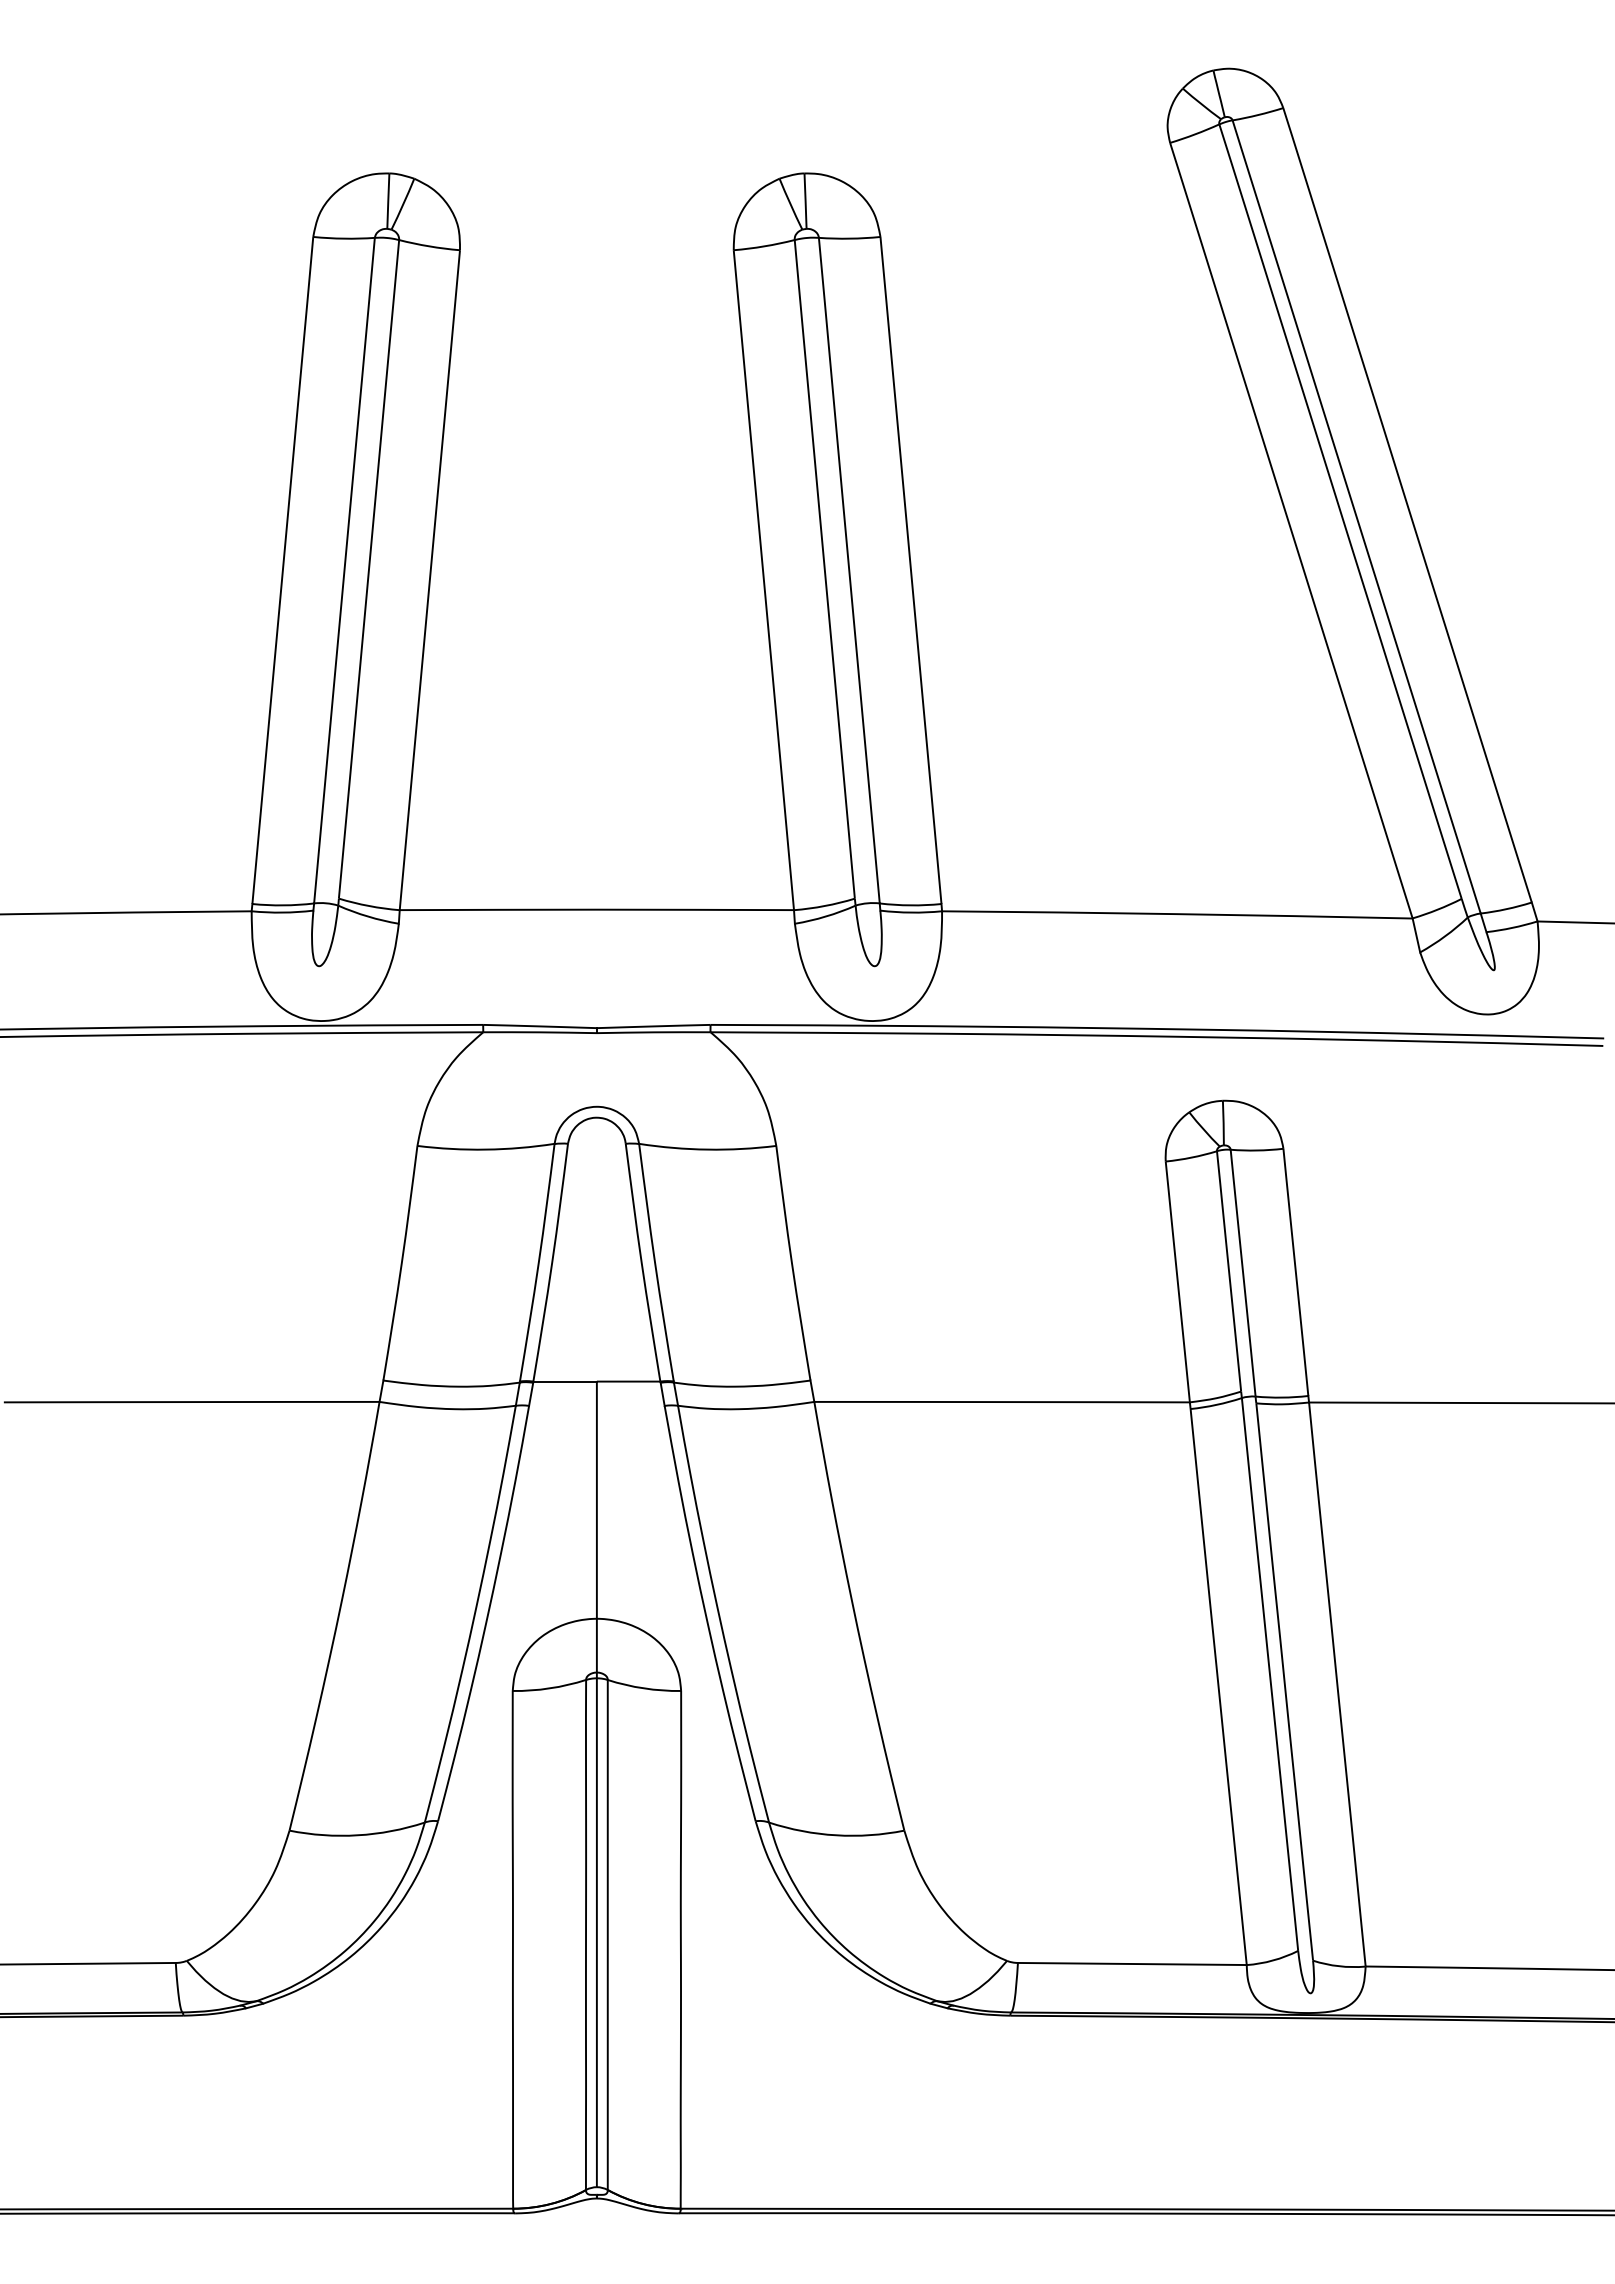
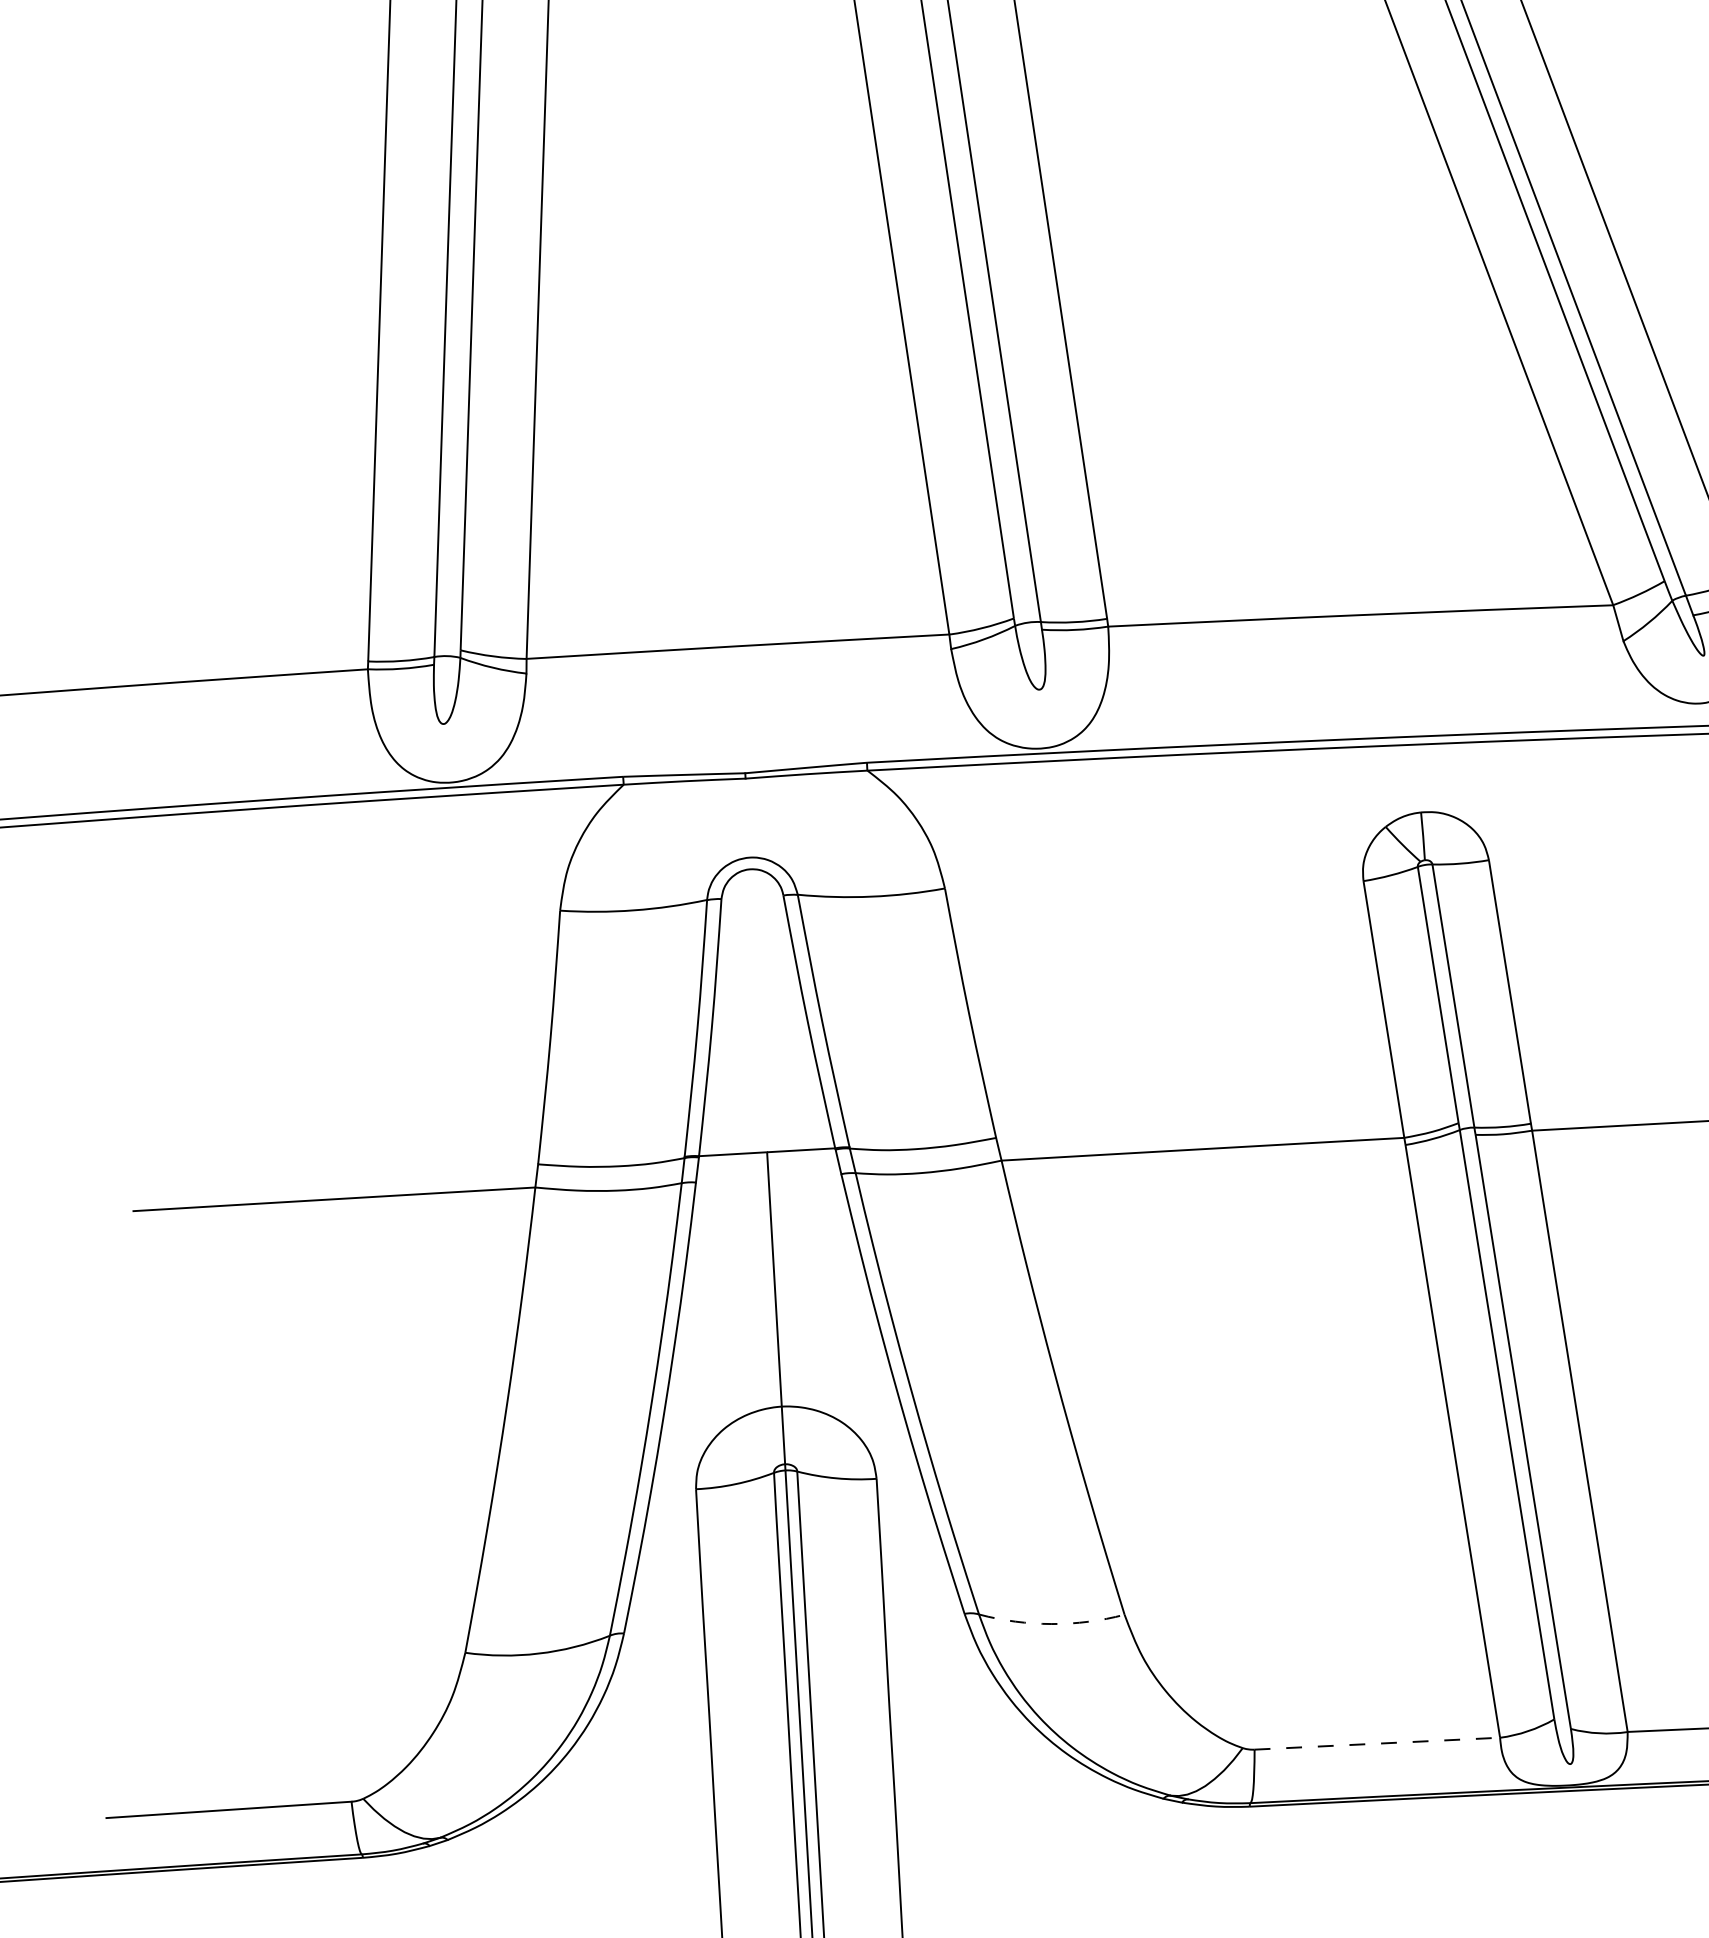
arc: (836, 1835) -> (1052, 1624), solid -> dashed
line: (1132, 1964) -> (1377, 1744), solid -> dashed

